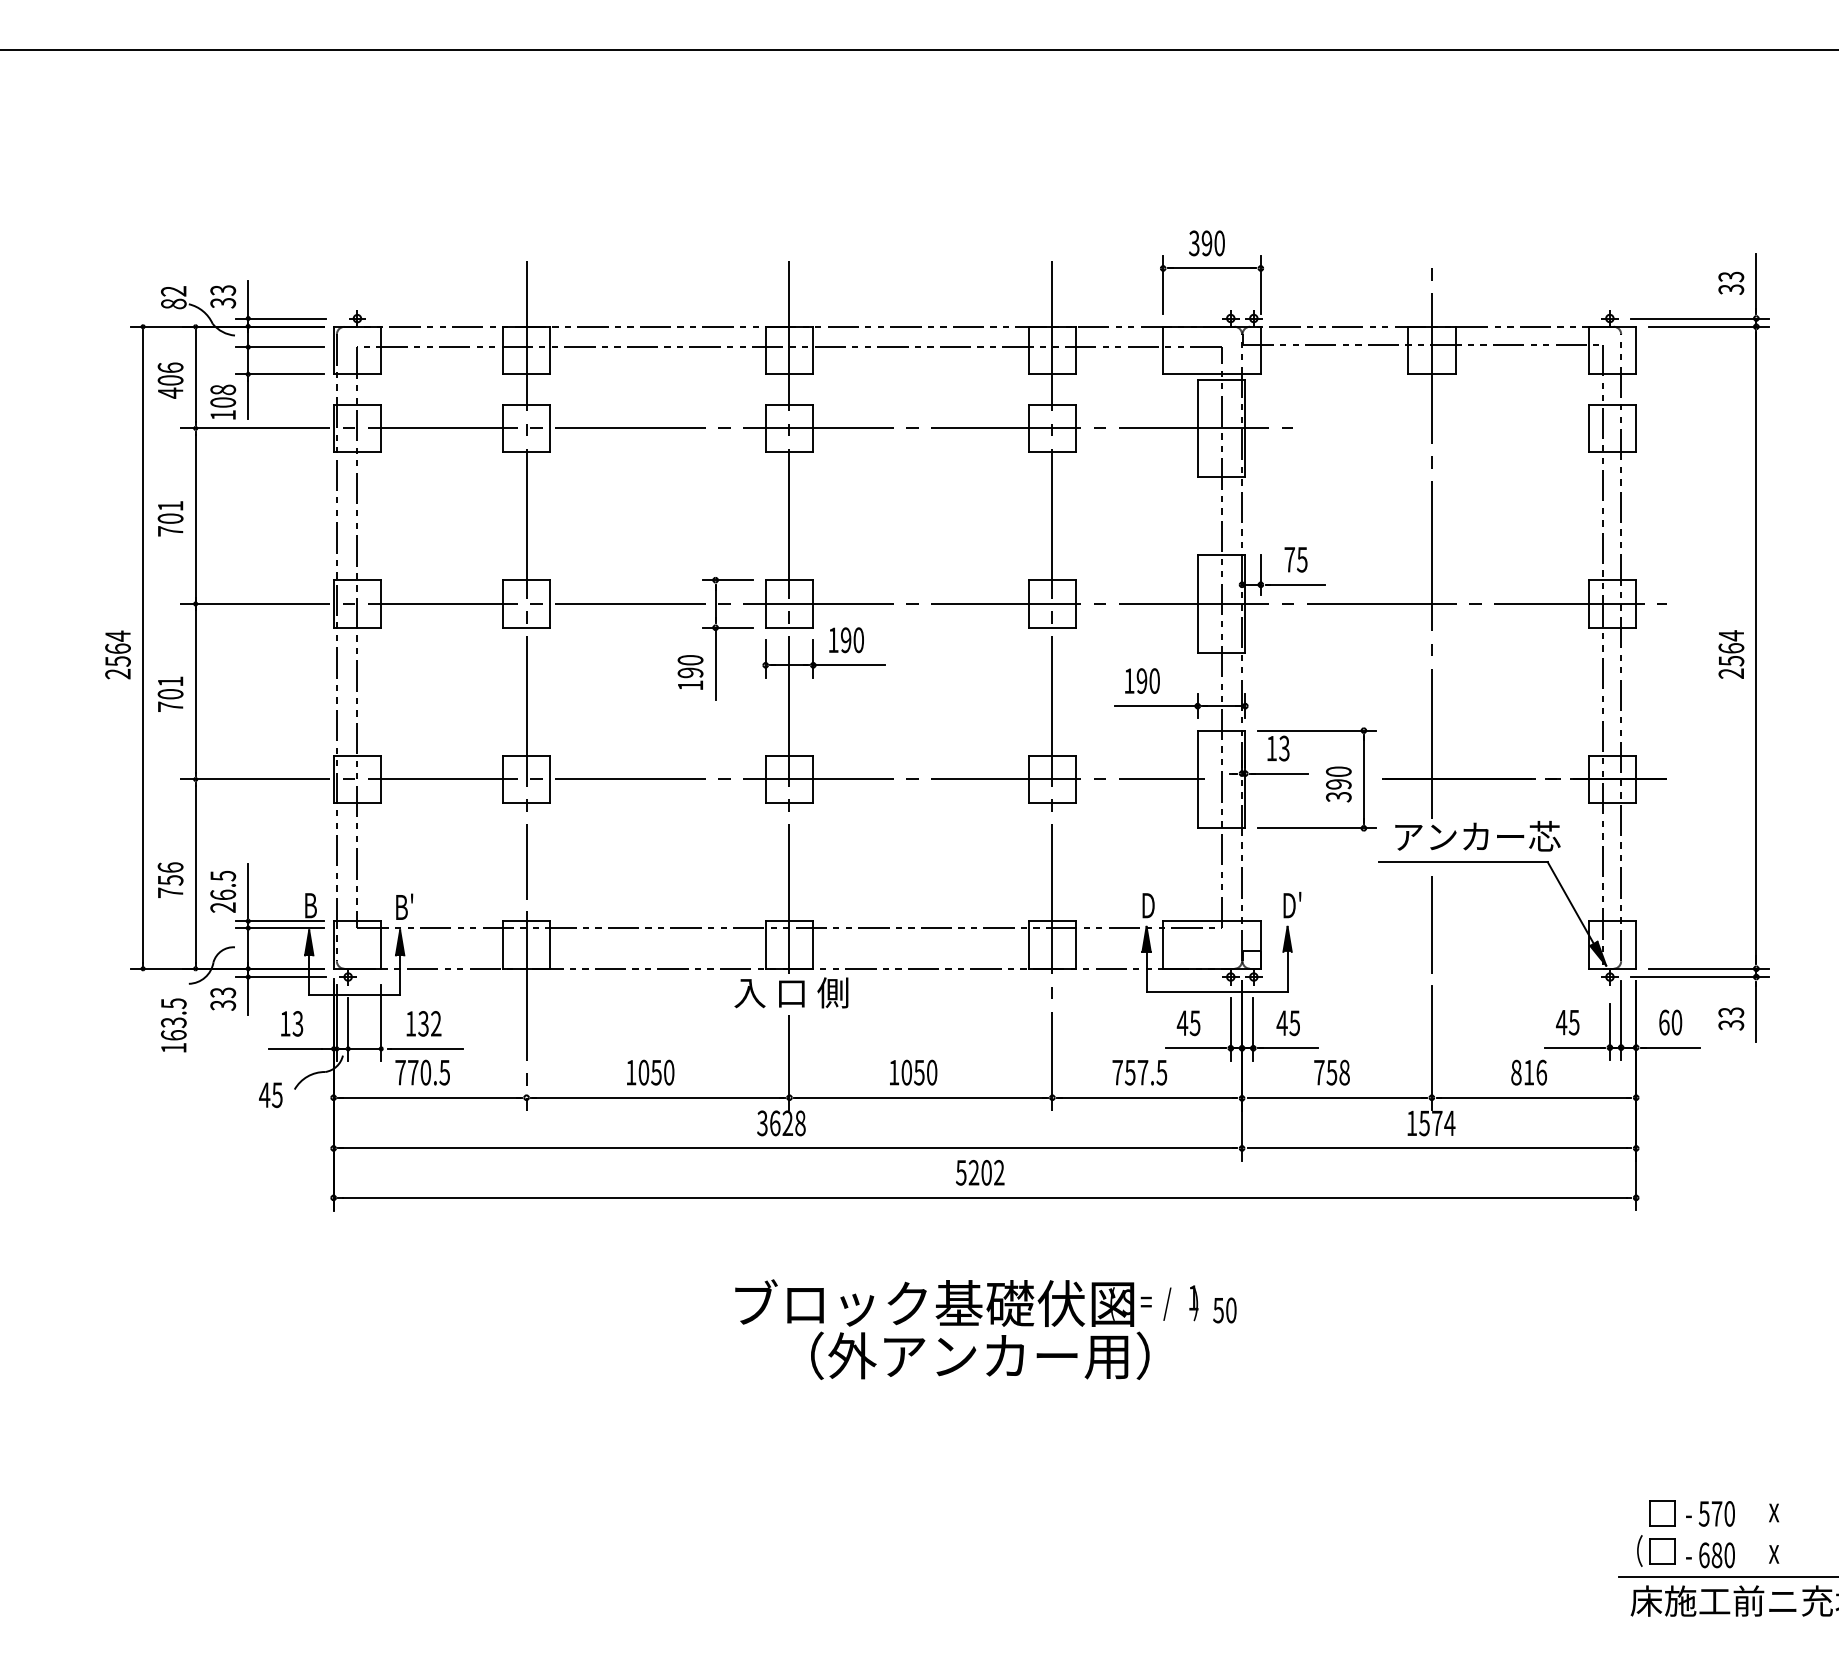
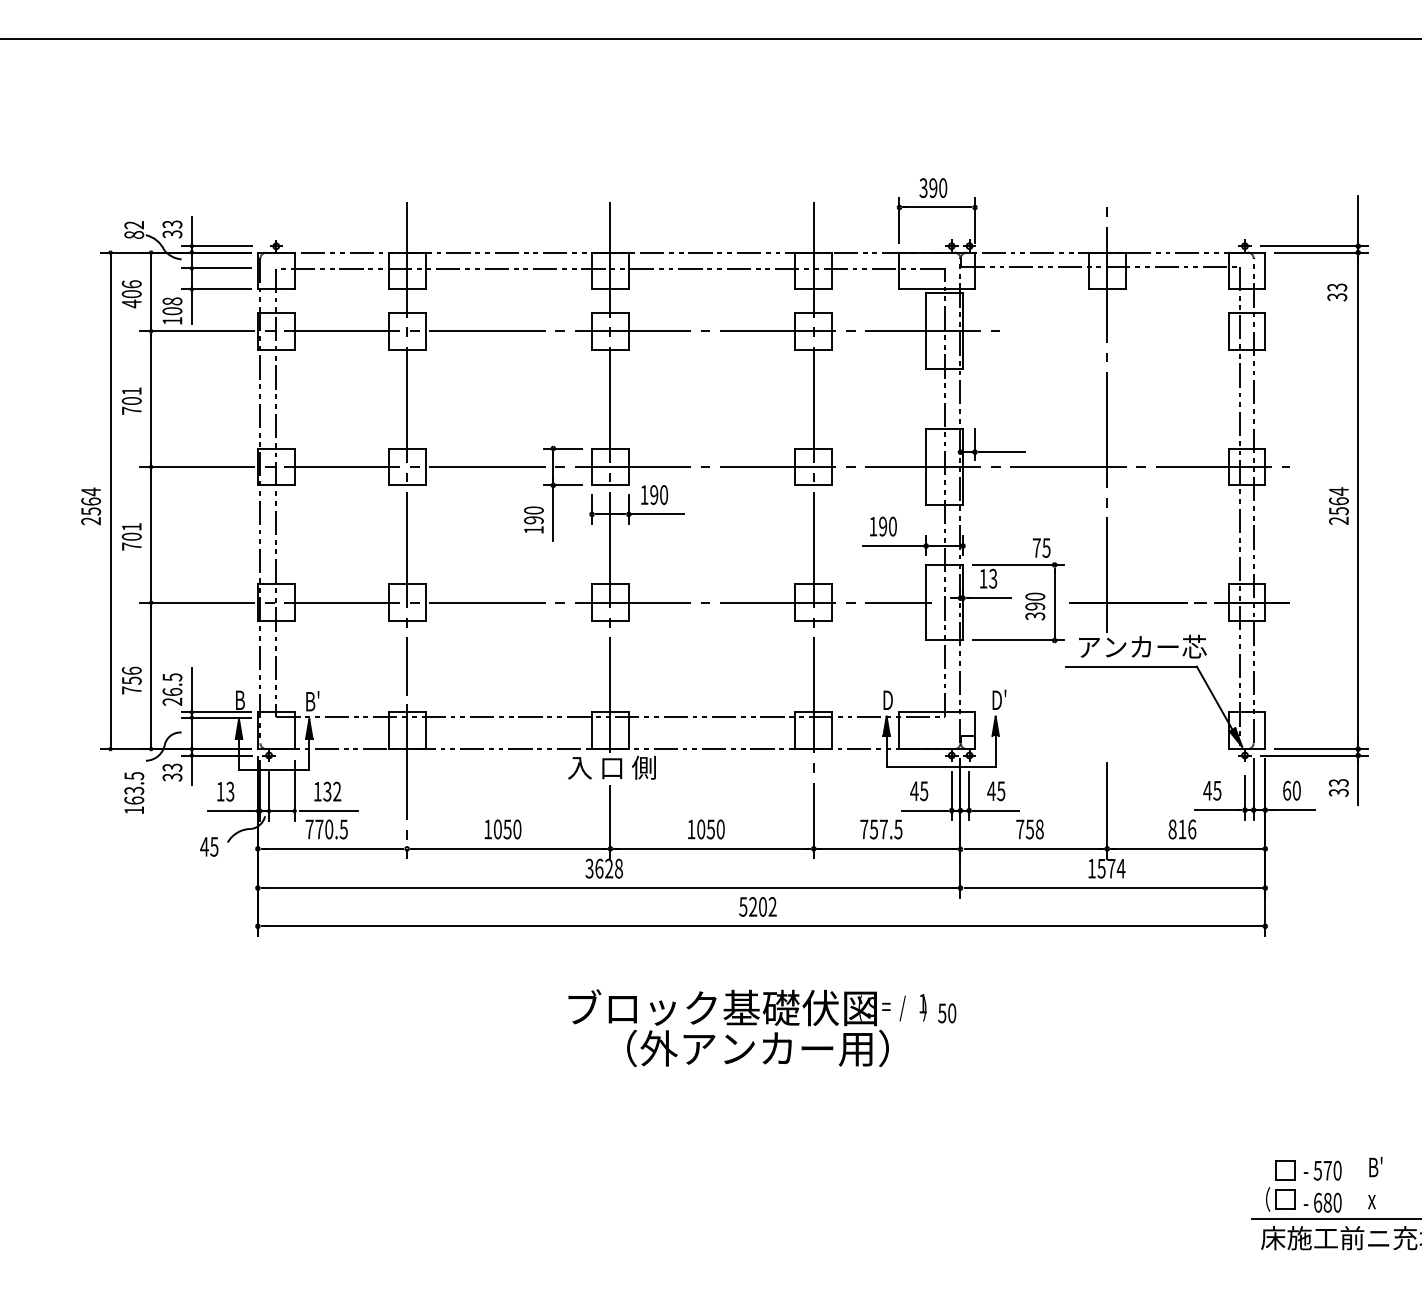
text: (1731, 282) -> (1337, 291), moved
text: (1295, 559) -> (1041, 547), moved
line: (1431, 924) -> (1106, 714), removed
text: (1778, 1509) -> (1375, 1167), x -> B'

